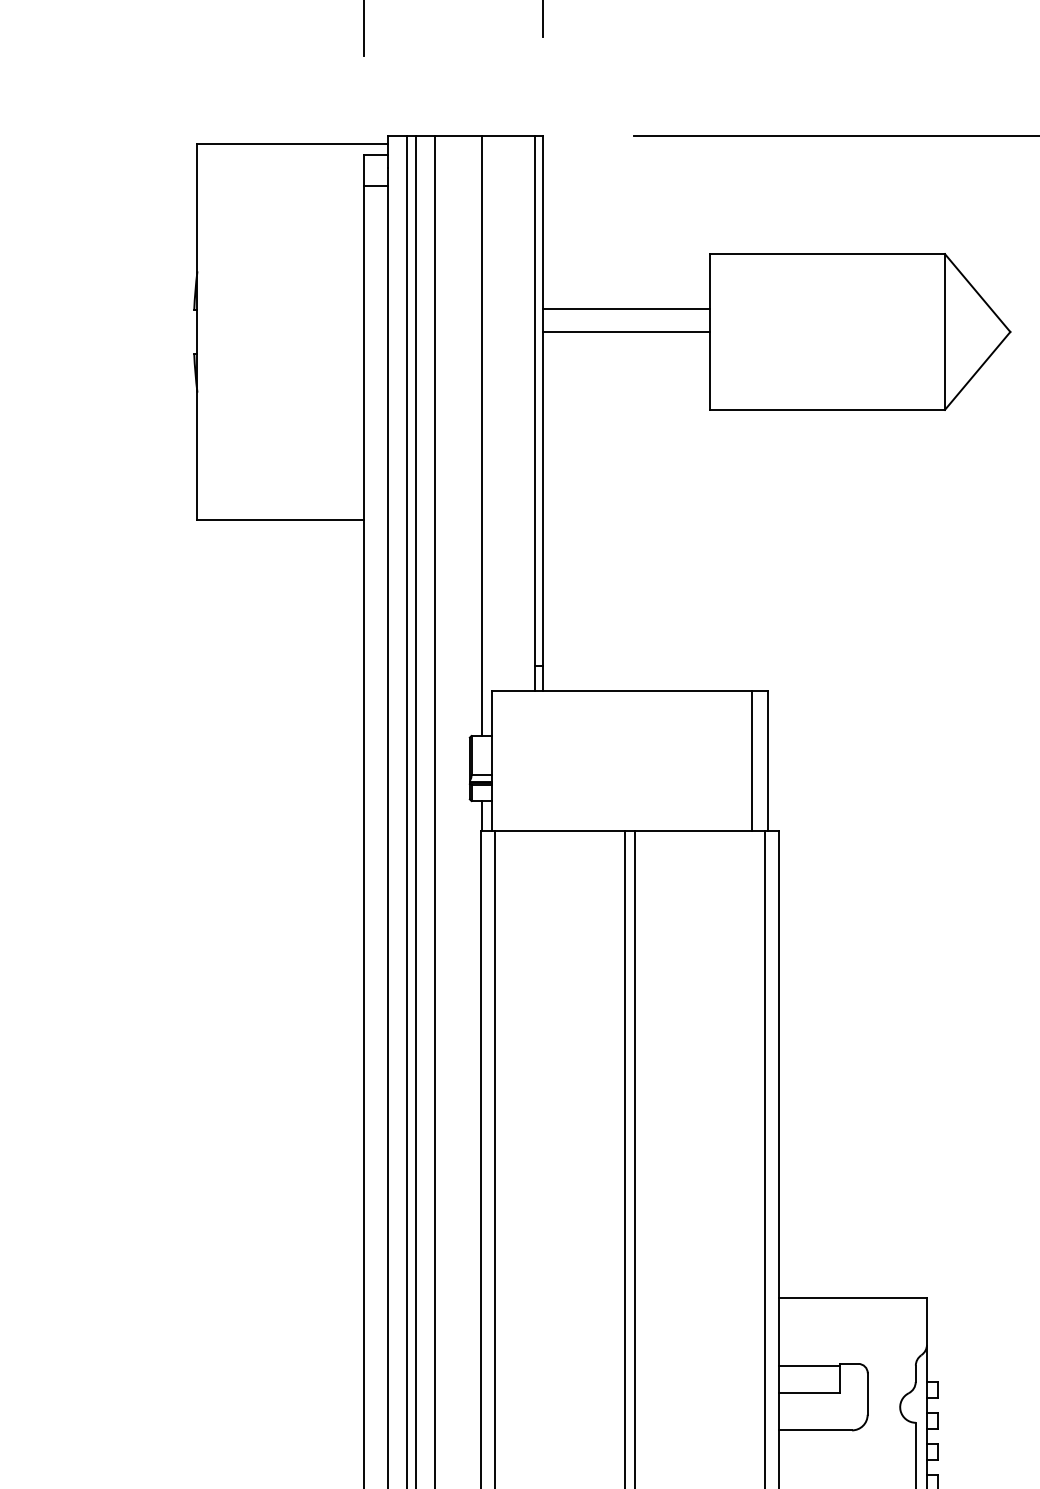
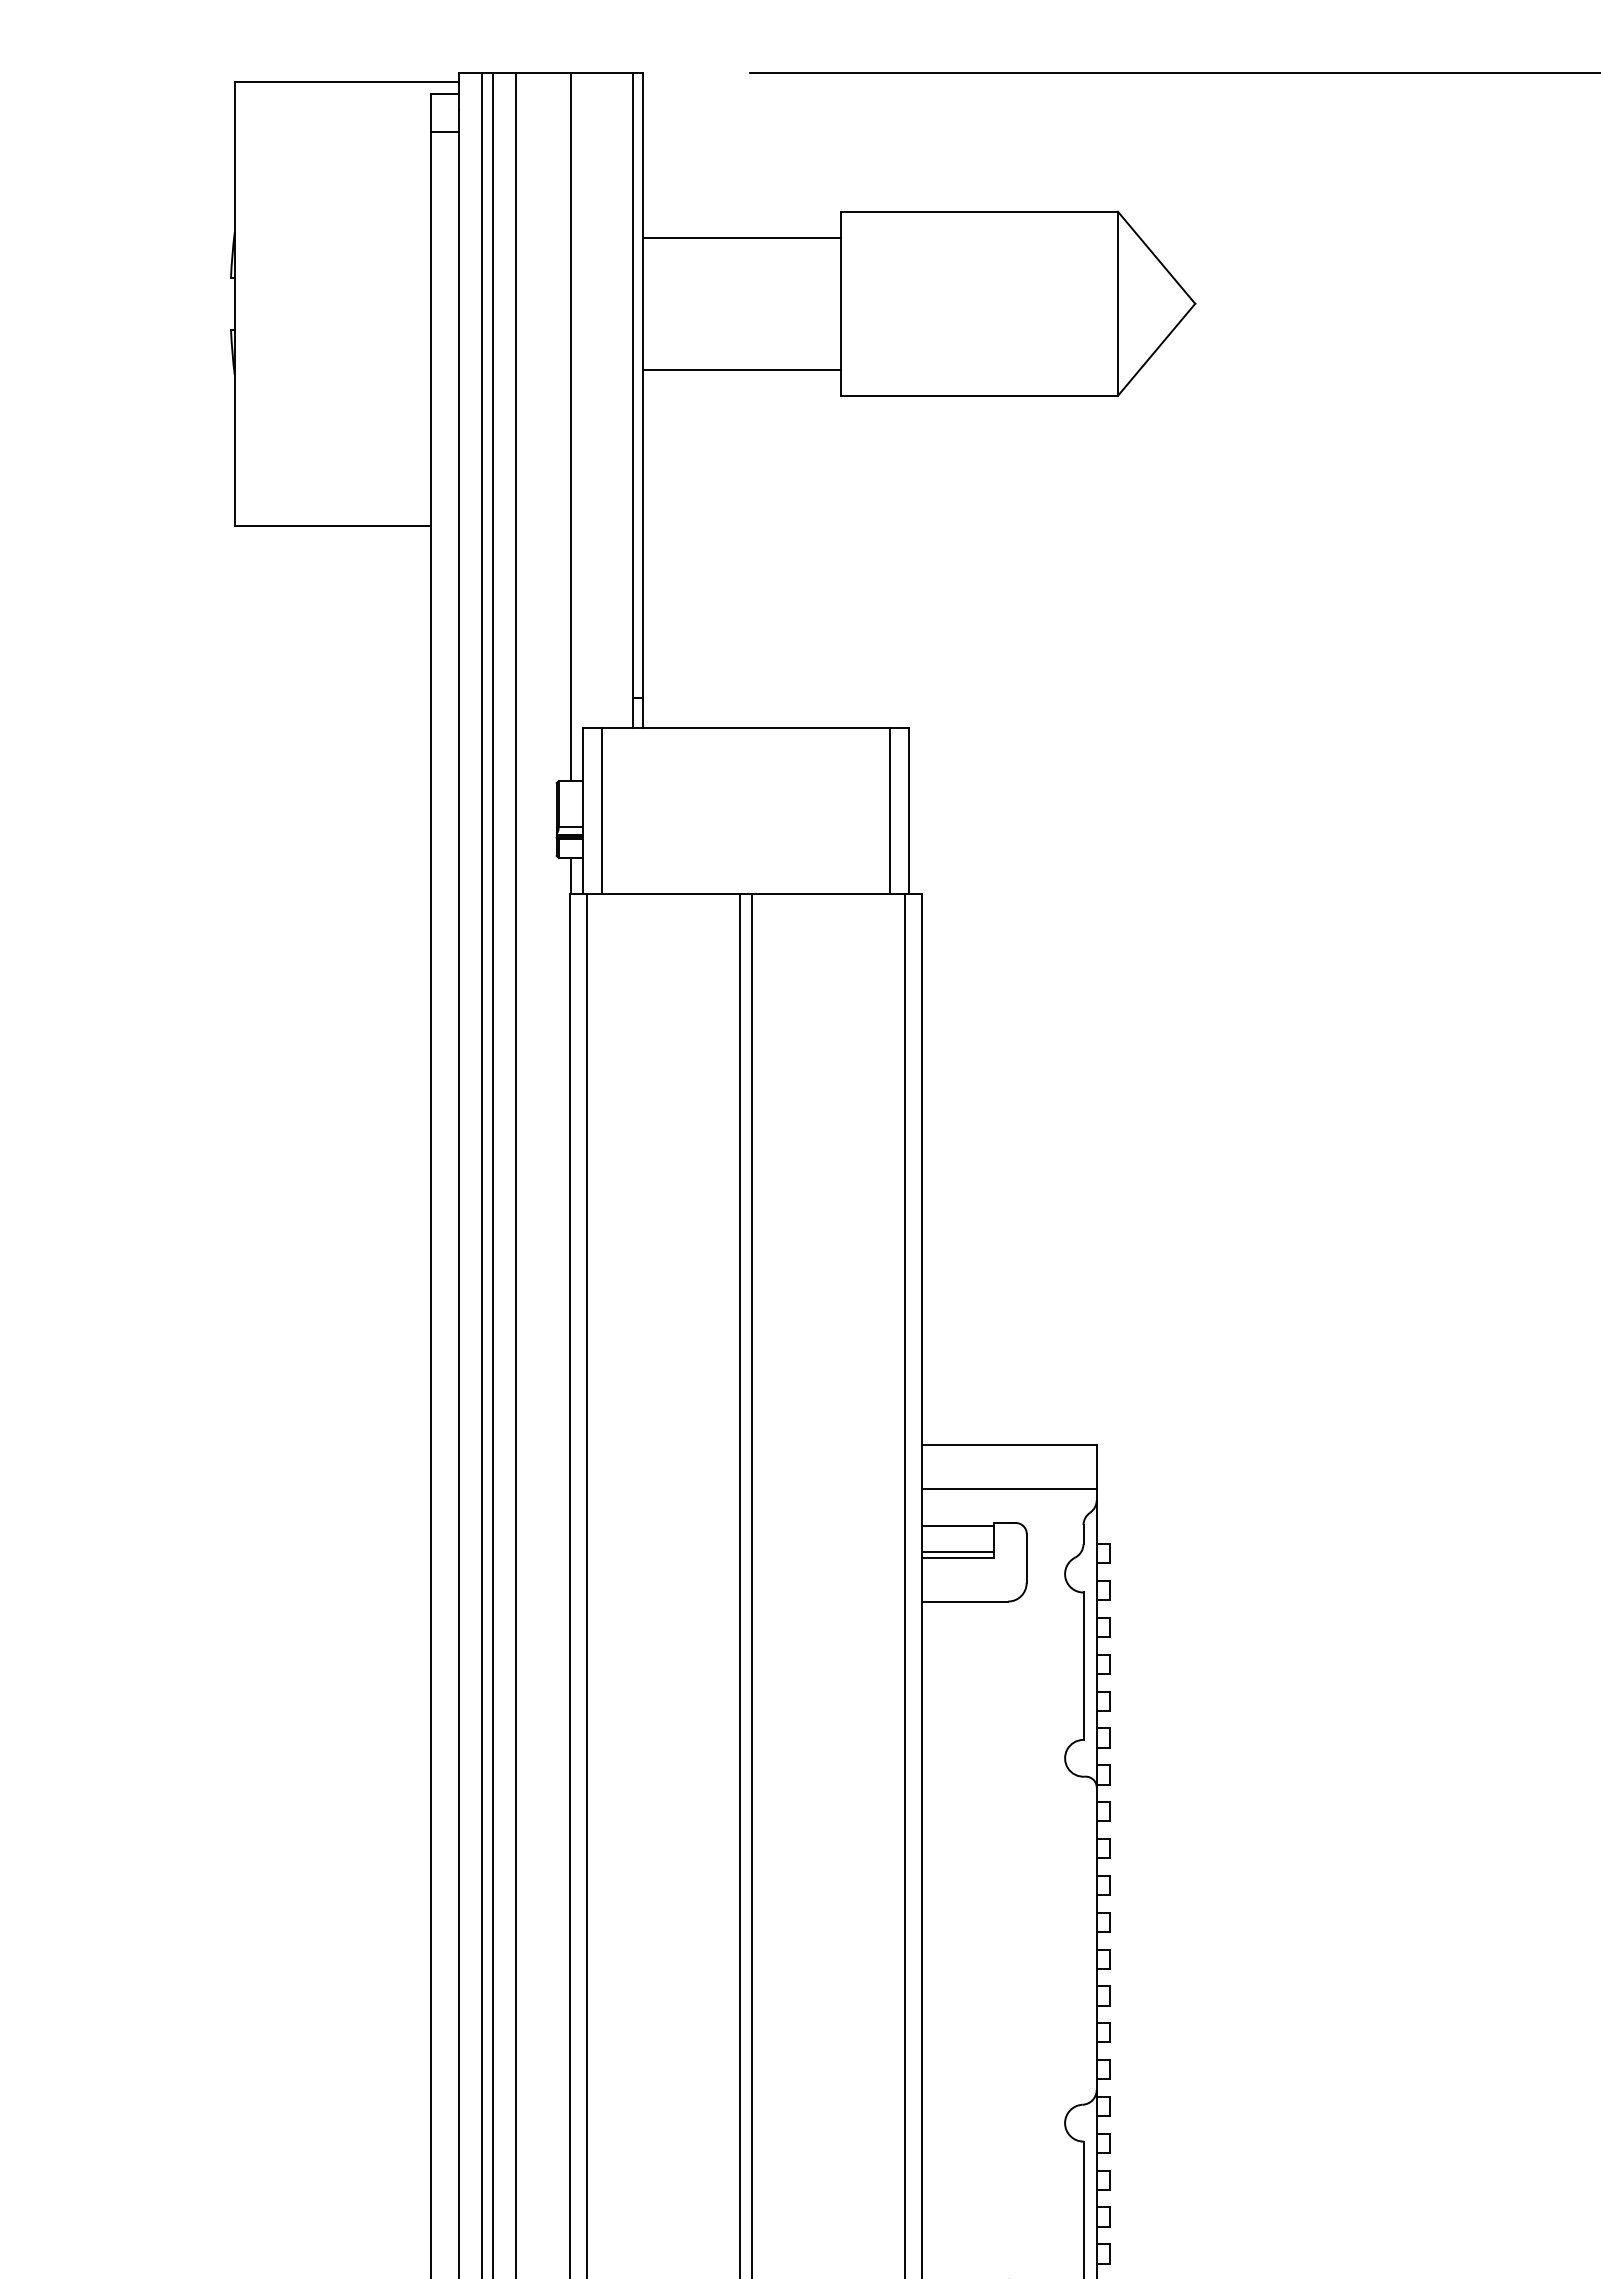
line: (626, 308) -> (741, 369), moved
line: (626, 332) -> (741, 238), moved
line: (507, 760) -> (601, 810), added
line: (852, 1335) -> (1008, 1489), added
line: (809, 1388) -> (957, 1552), added

